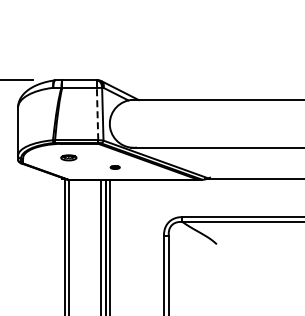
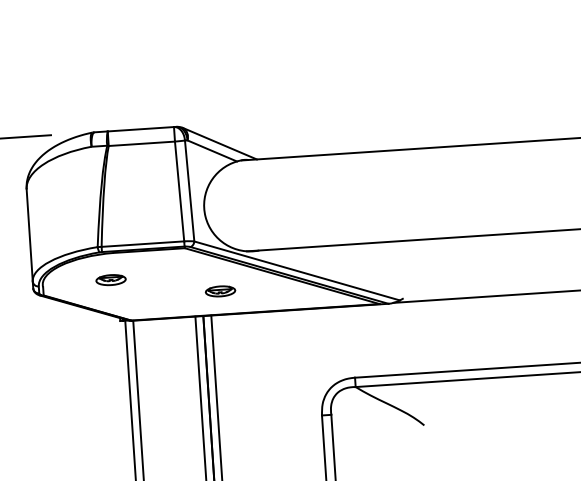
line: (97, 113) -> (179, 190), dashed -> solid
part: (68, 157) -> (110, 279), moved
part: (114, 167) -> (218, 291), size x1.67

